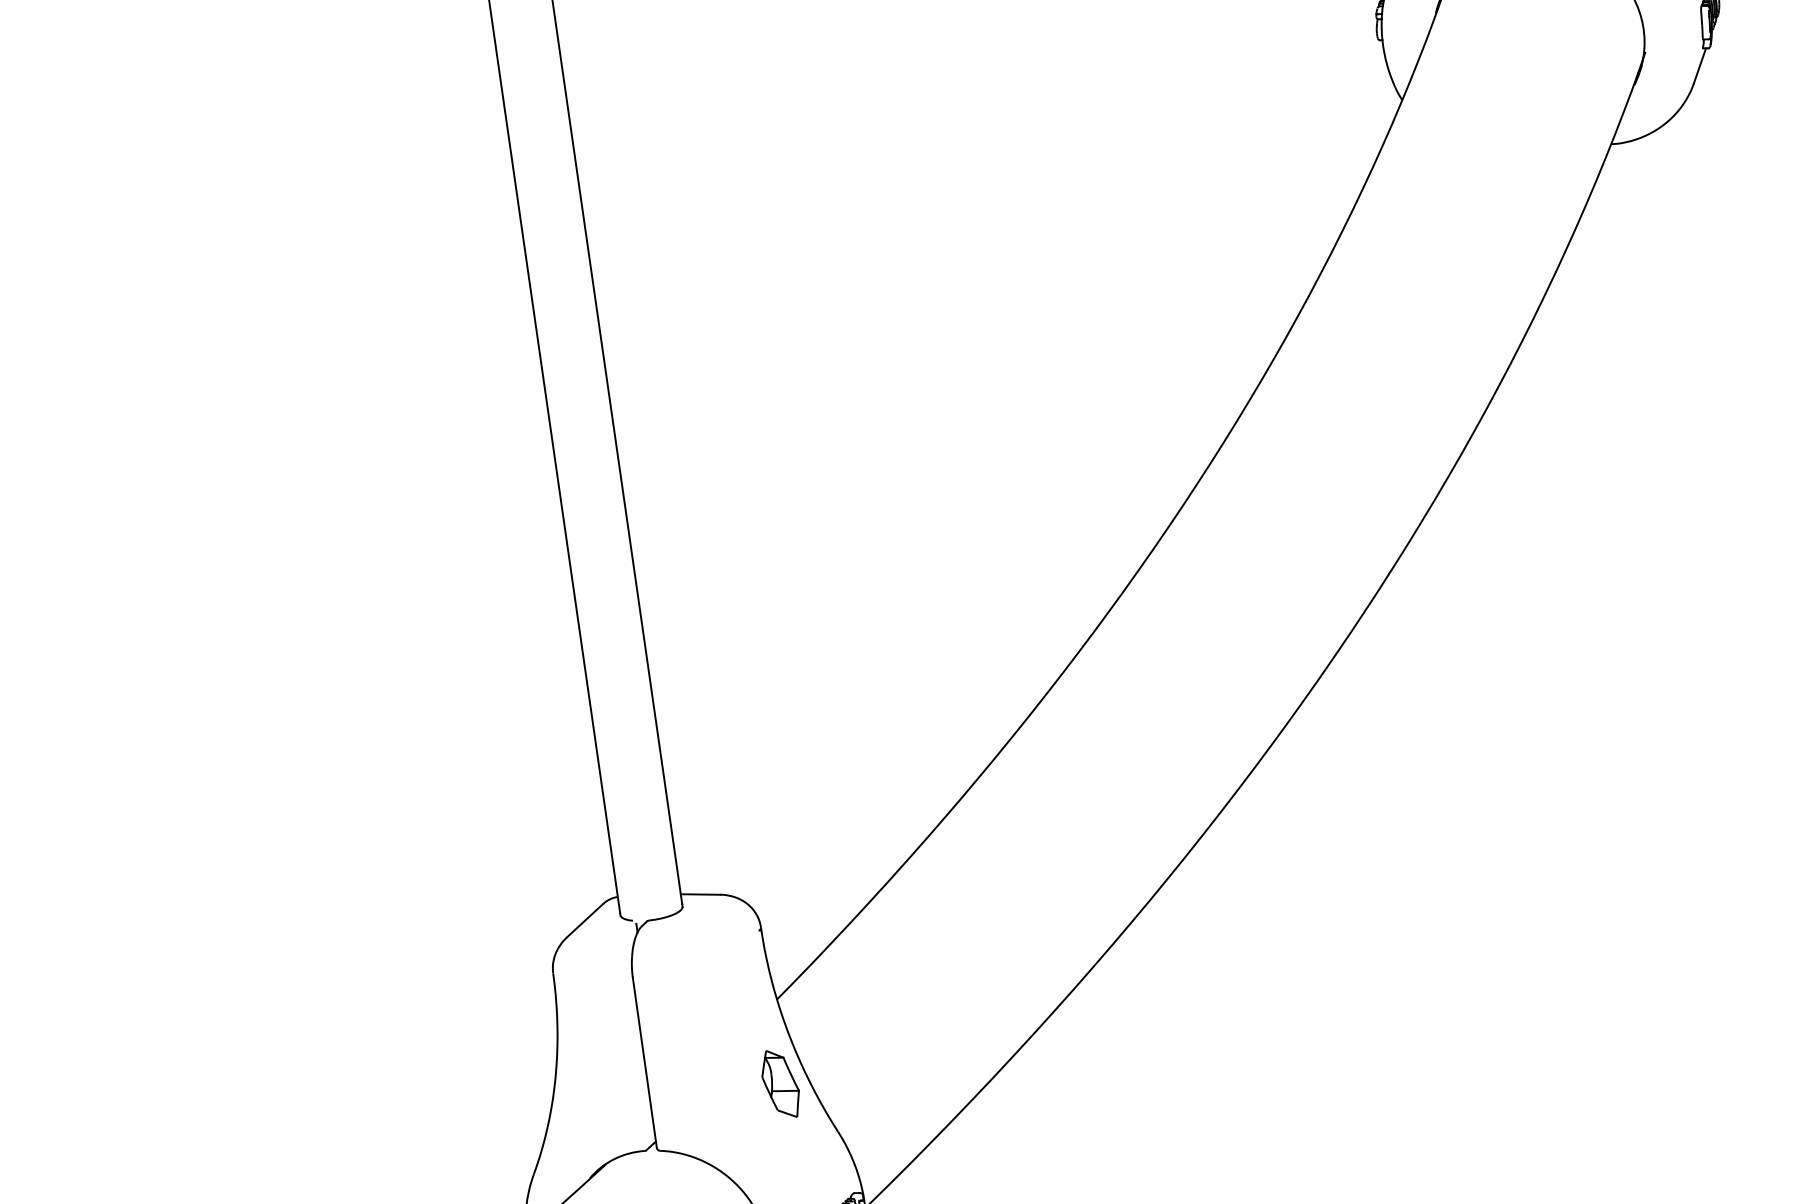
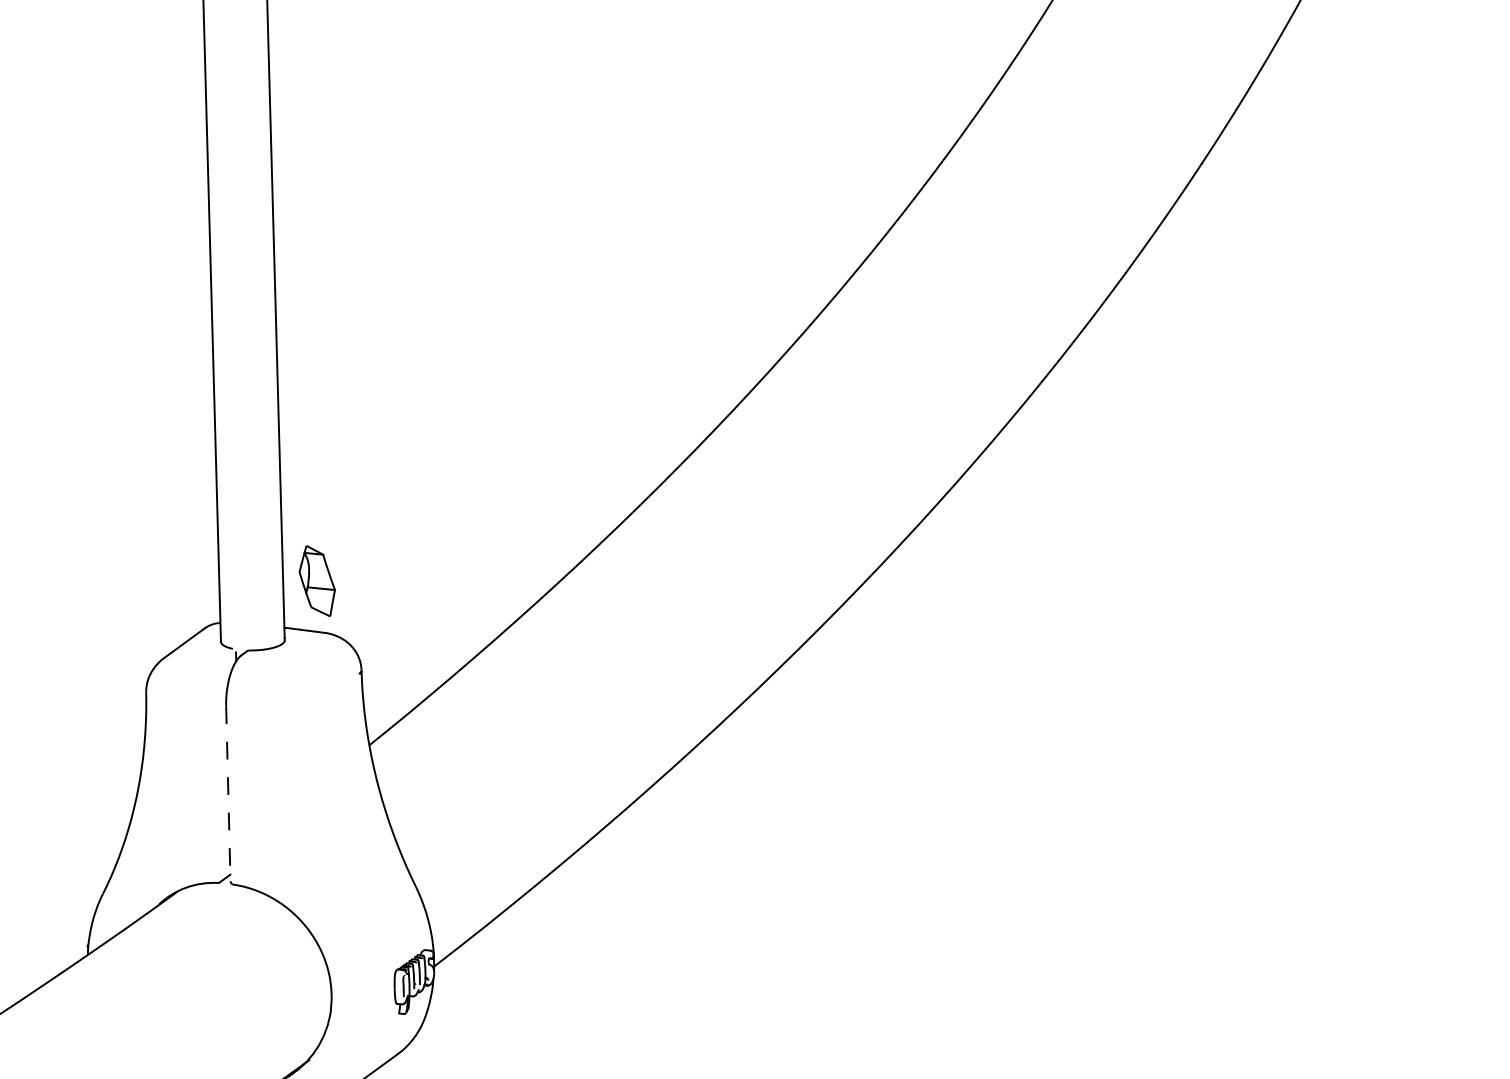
line: (644, 1062) -> (228, 793), solid -> dashed
part: (780, 1083) -> (317, 580), moved

